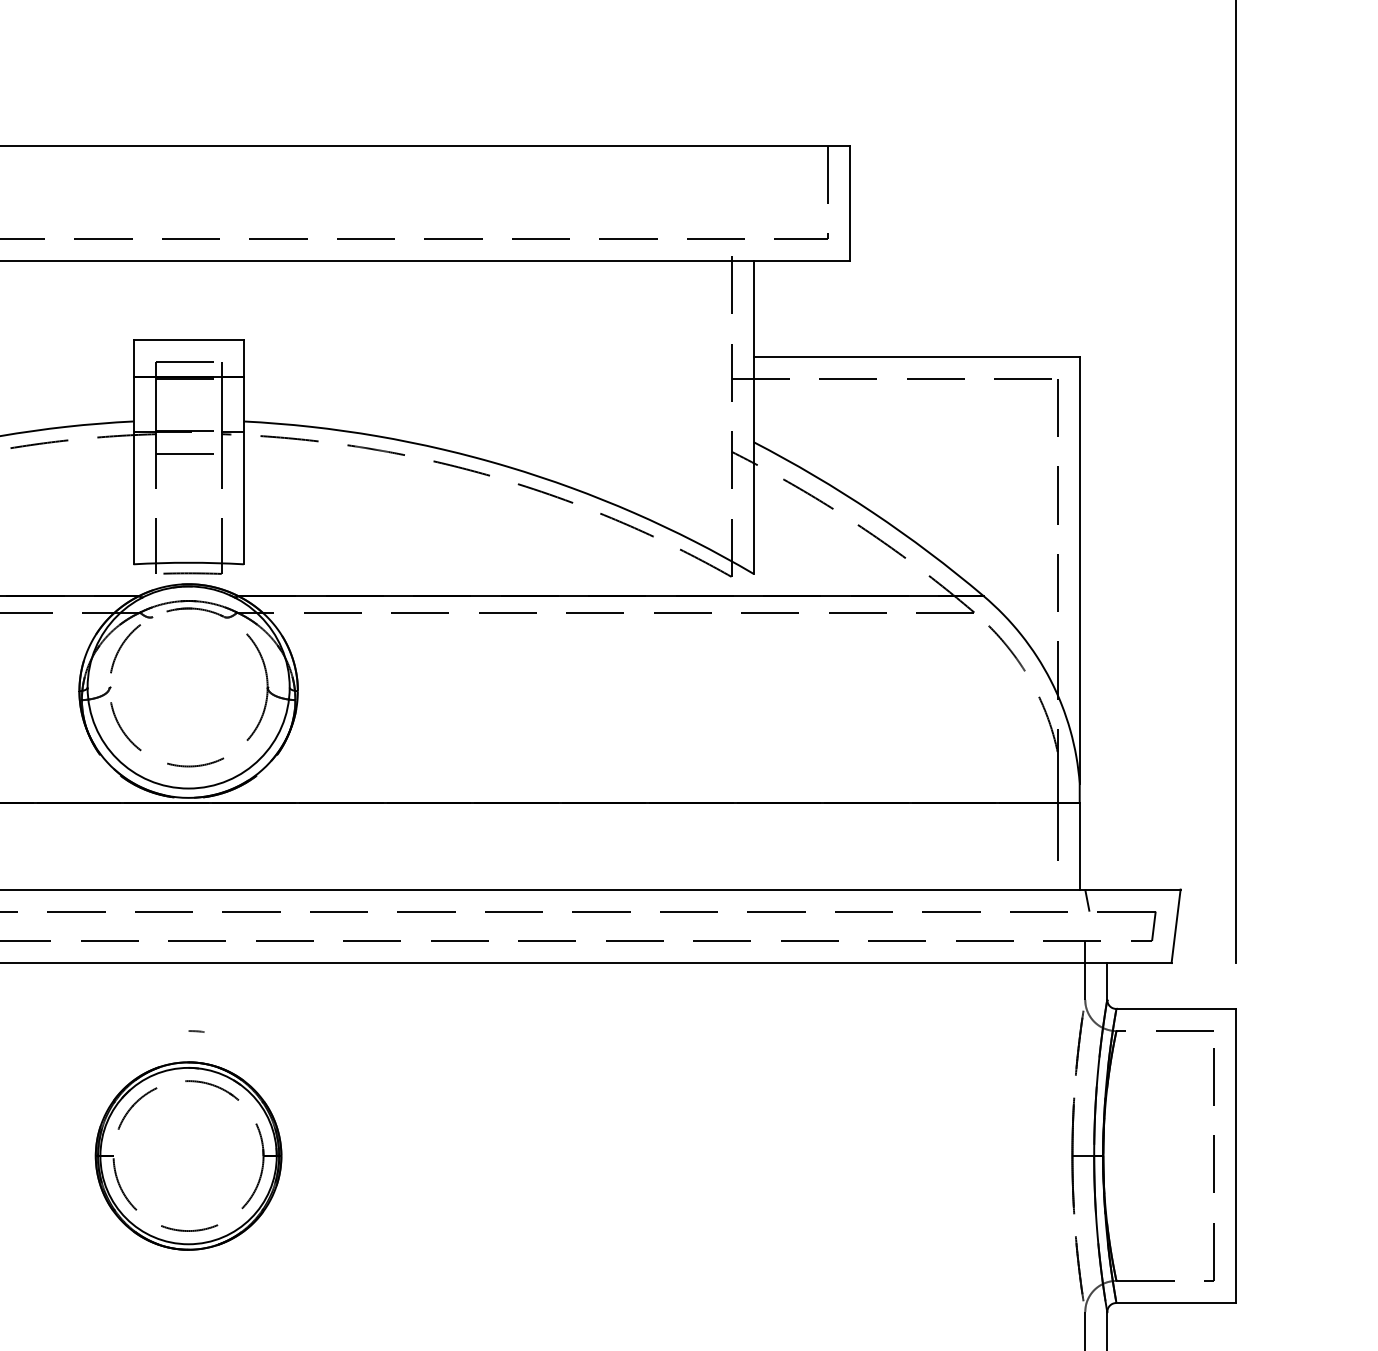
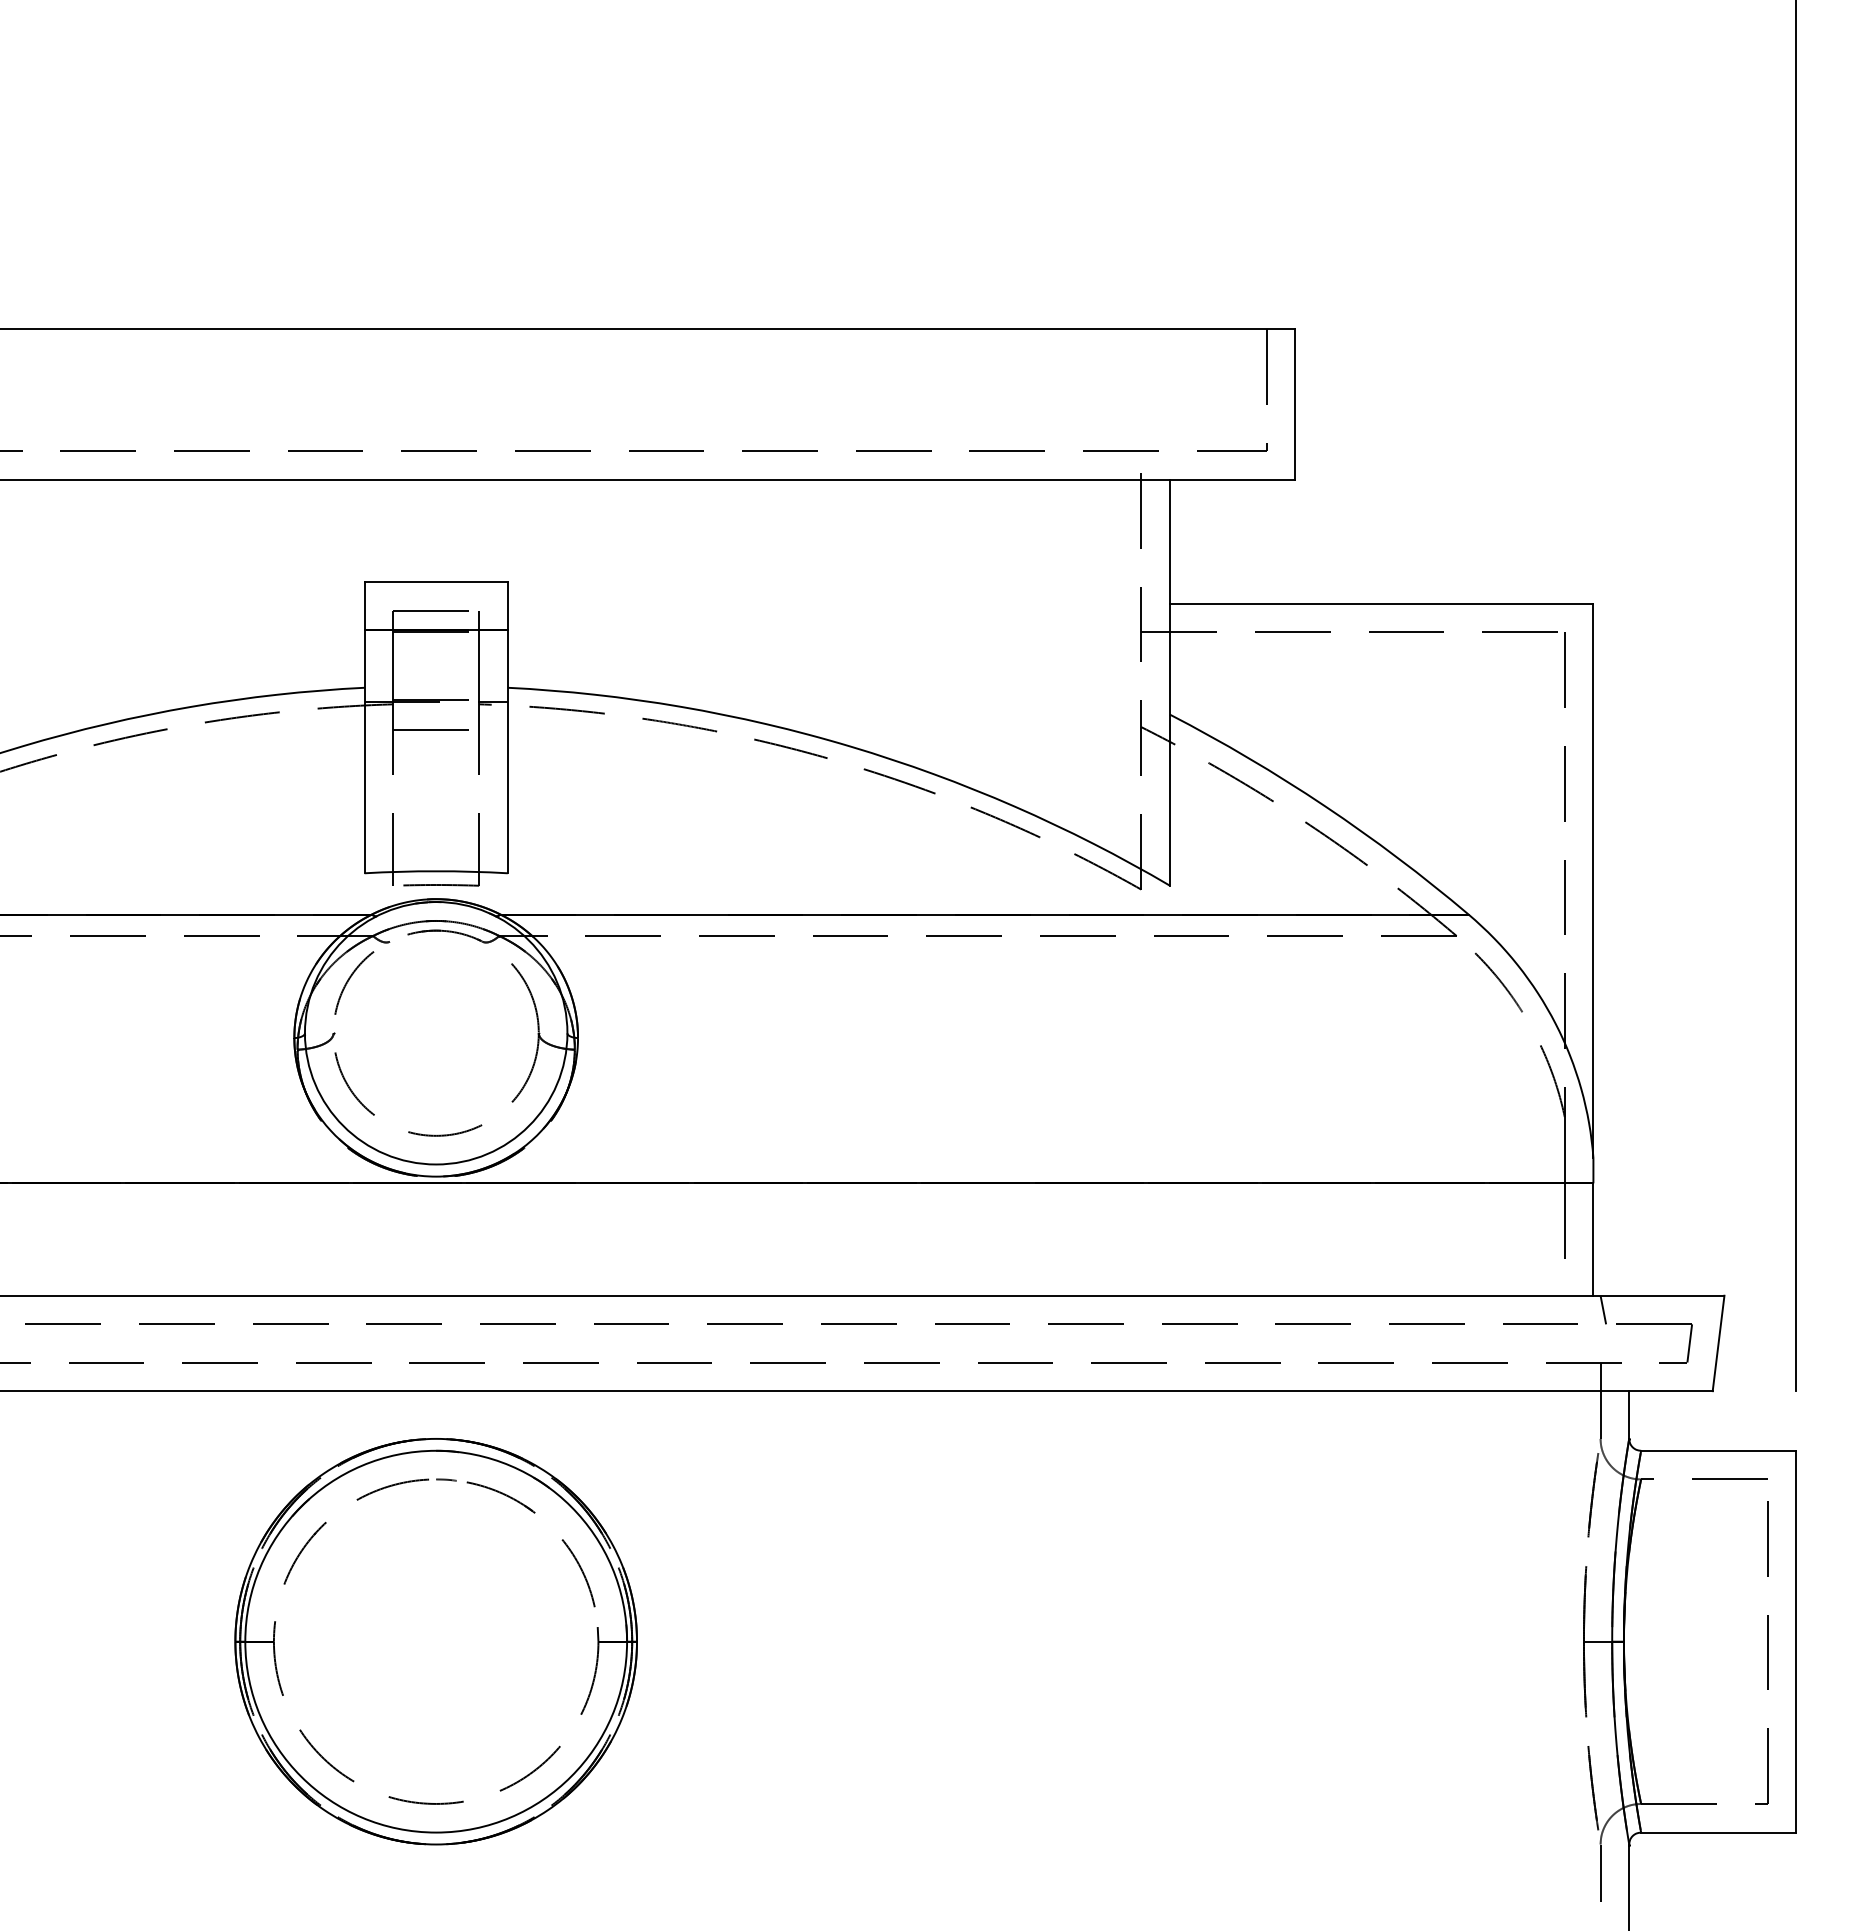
part: (188, 1155) -> (435, 1641), size x1.67

